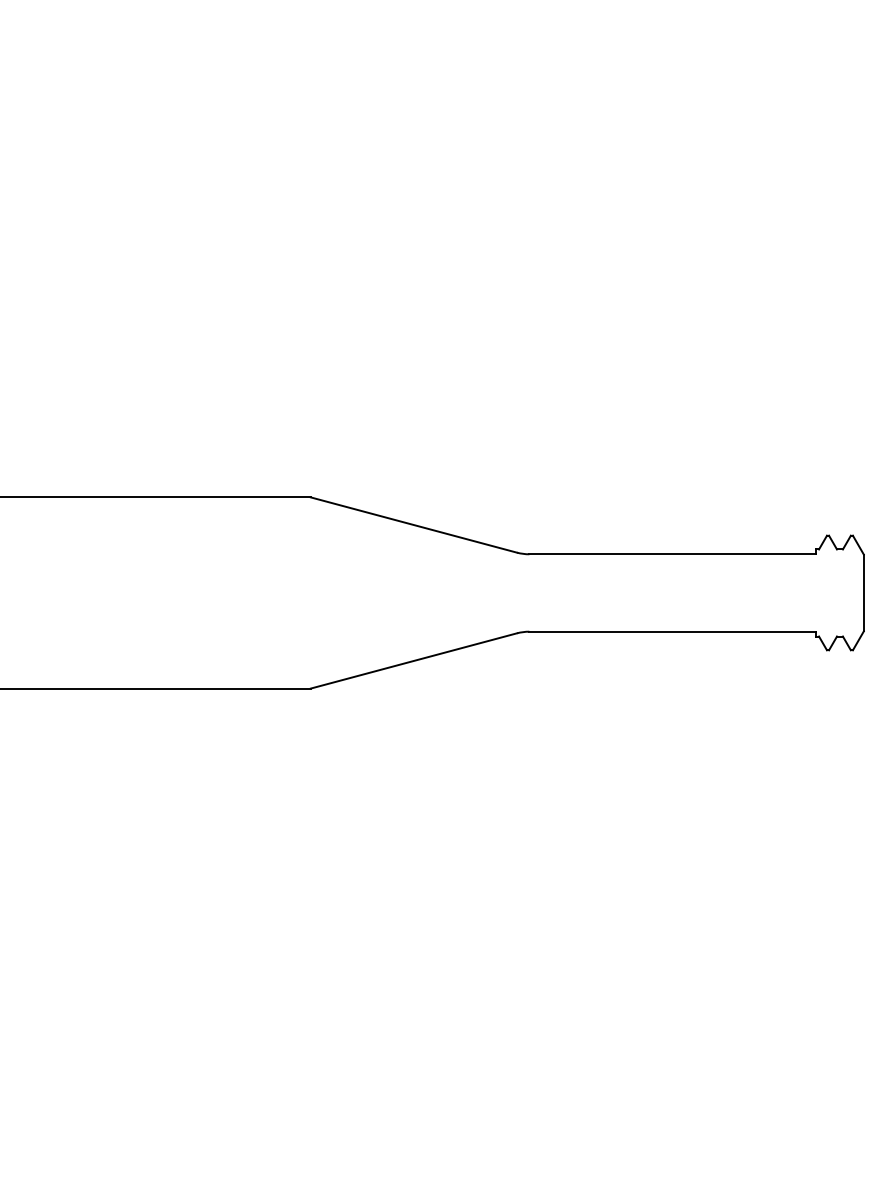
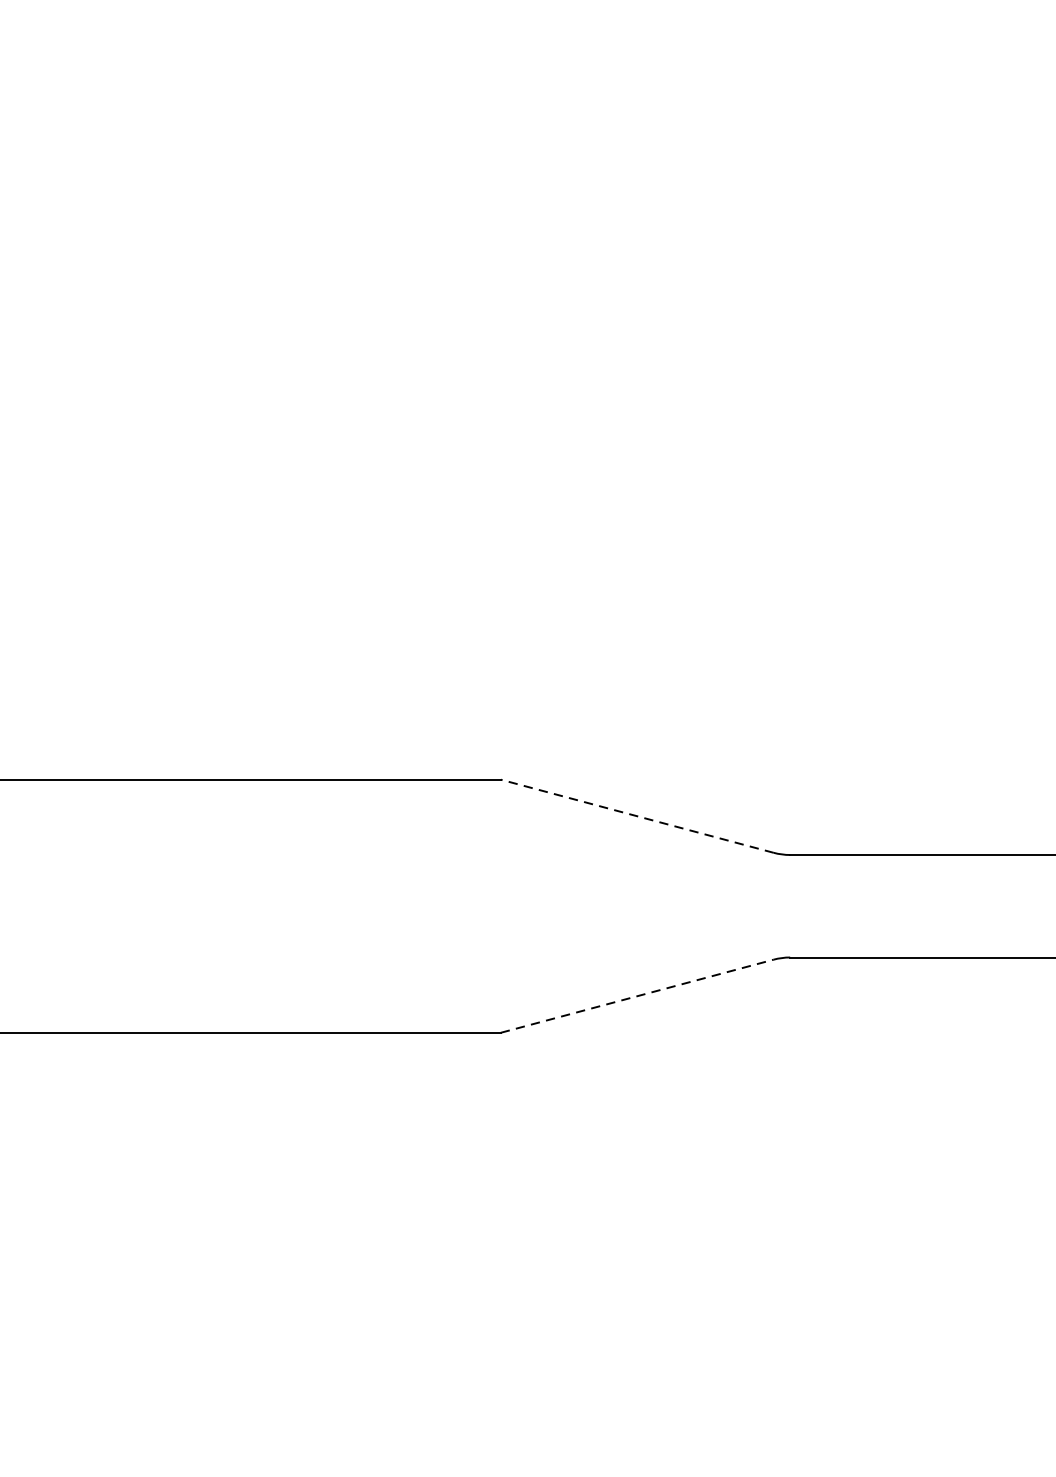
line: (413, 525) -> (636, 816), solid -> dashed
line: (413, 660) -> (636, 995), solid -> dashed

